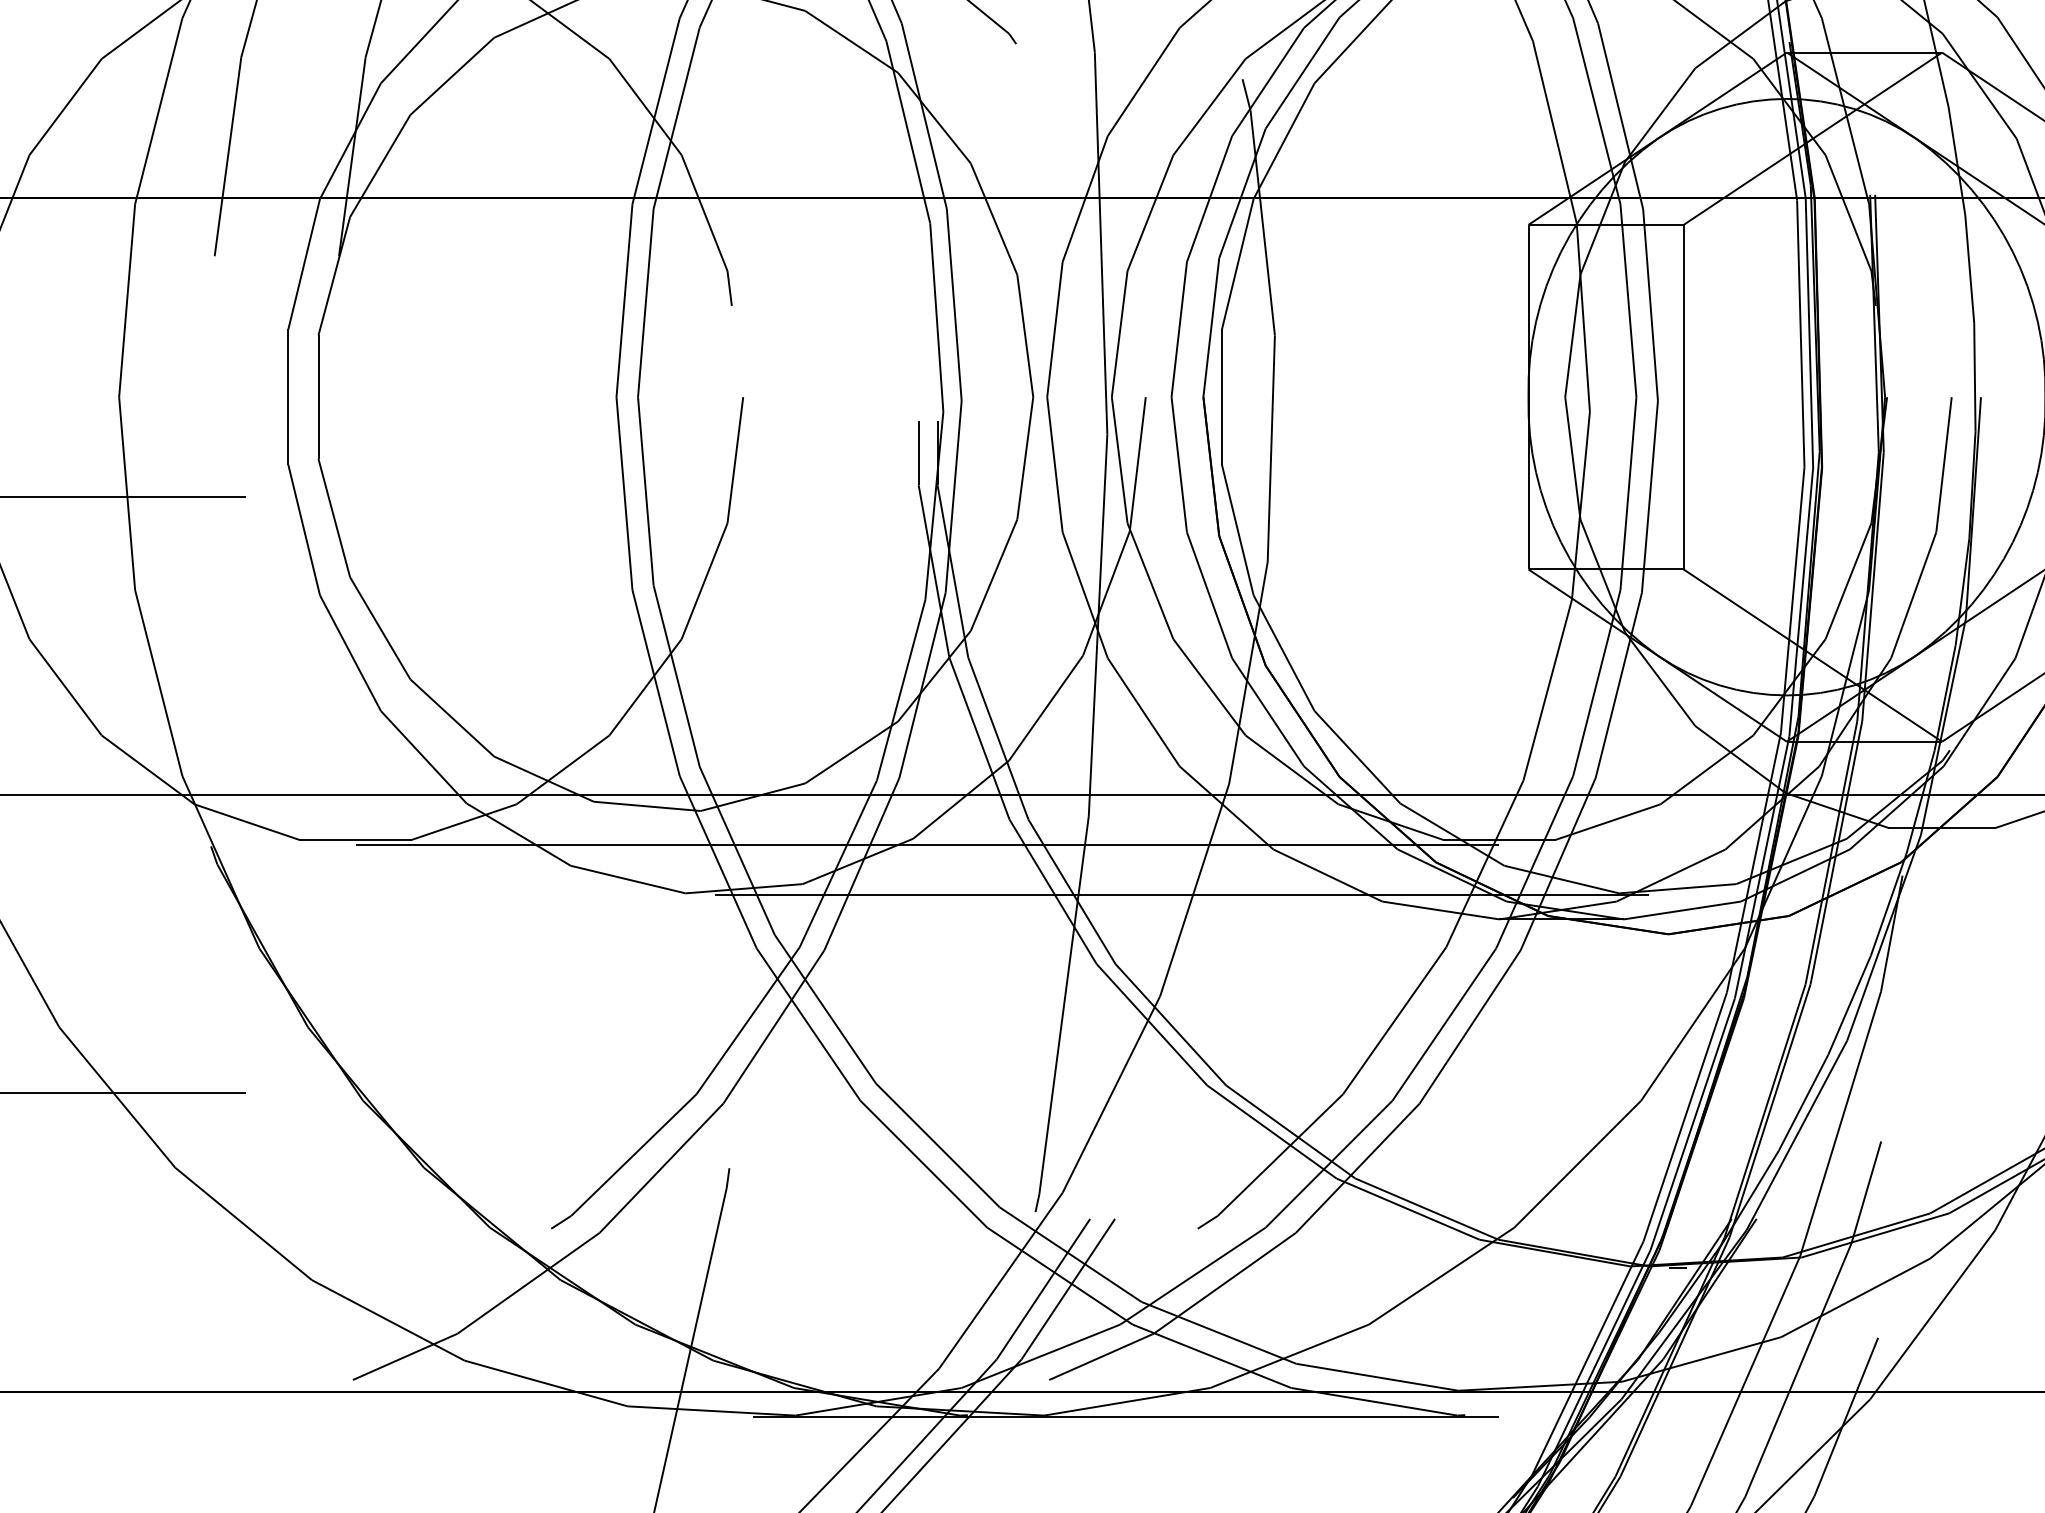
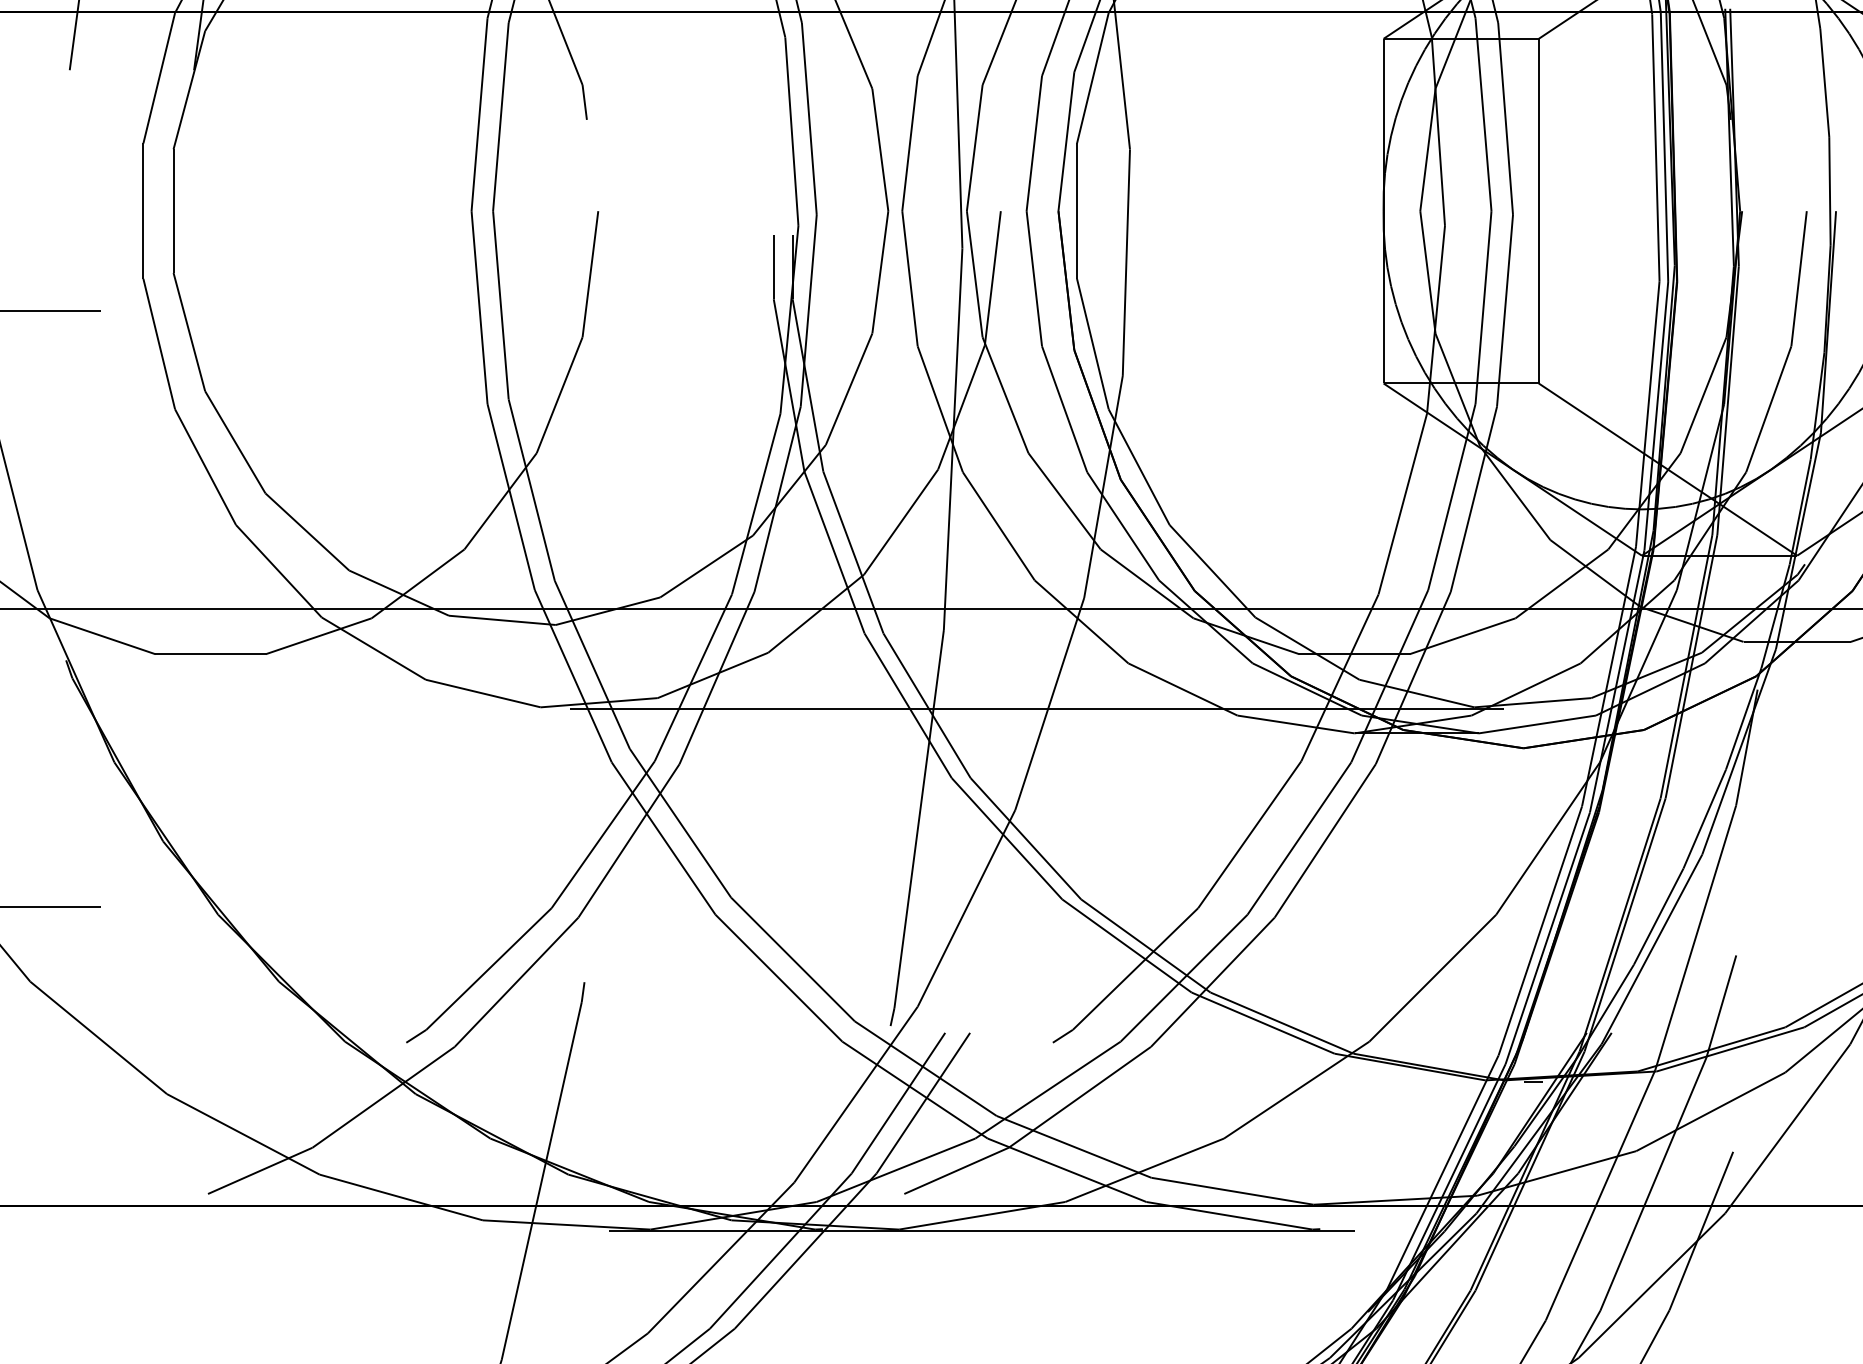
line: (927, 844) -> (782, 658), removed

